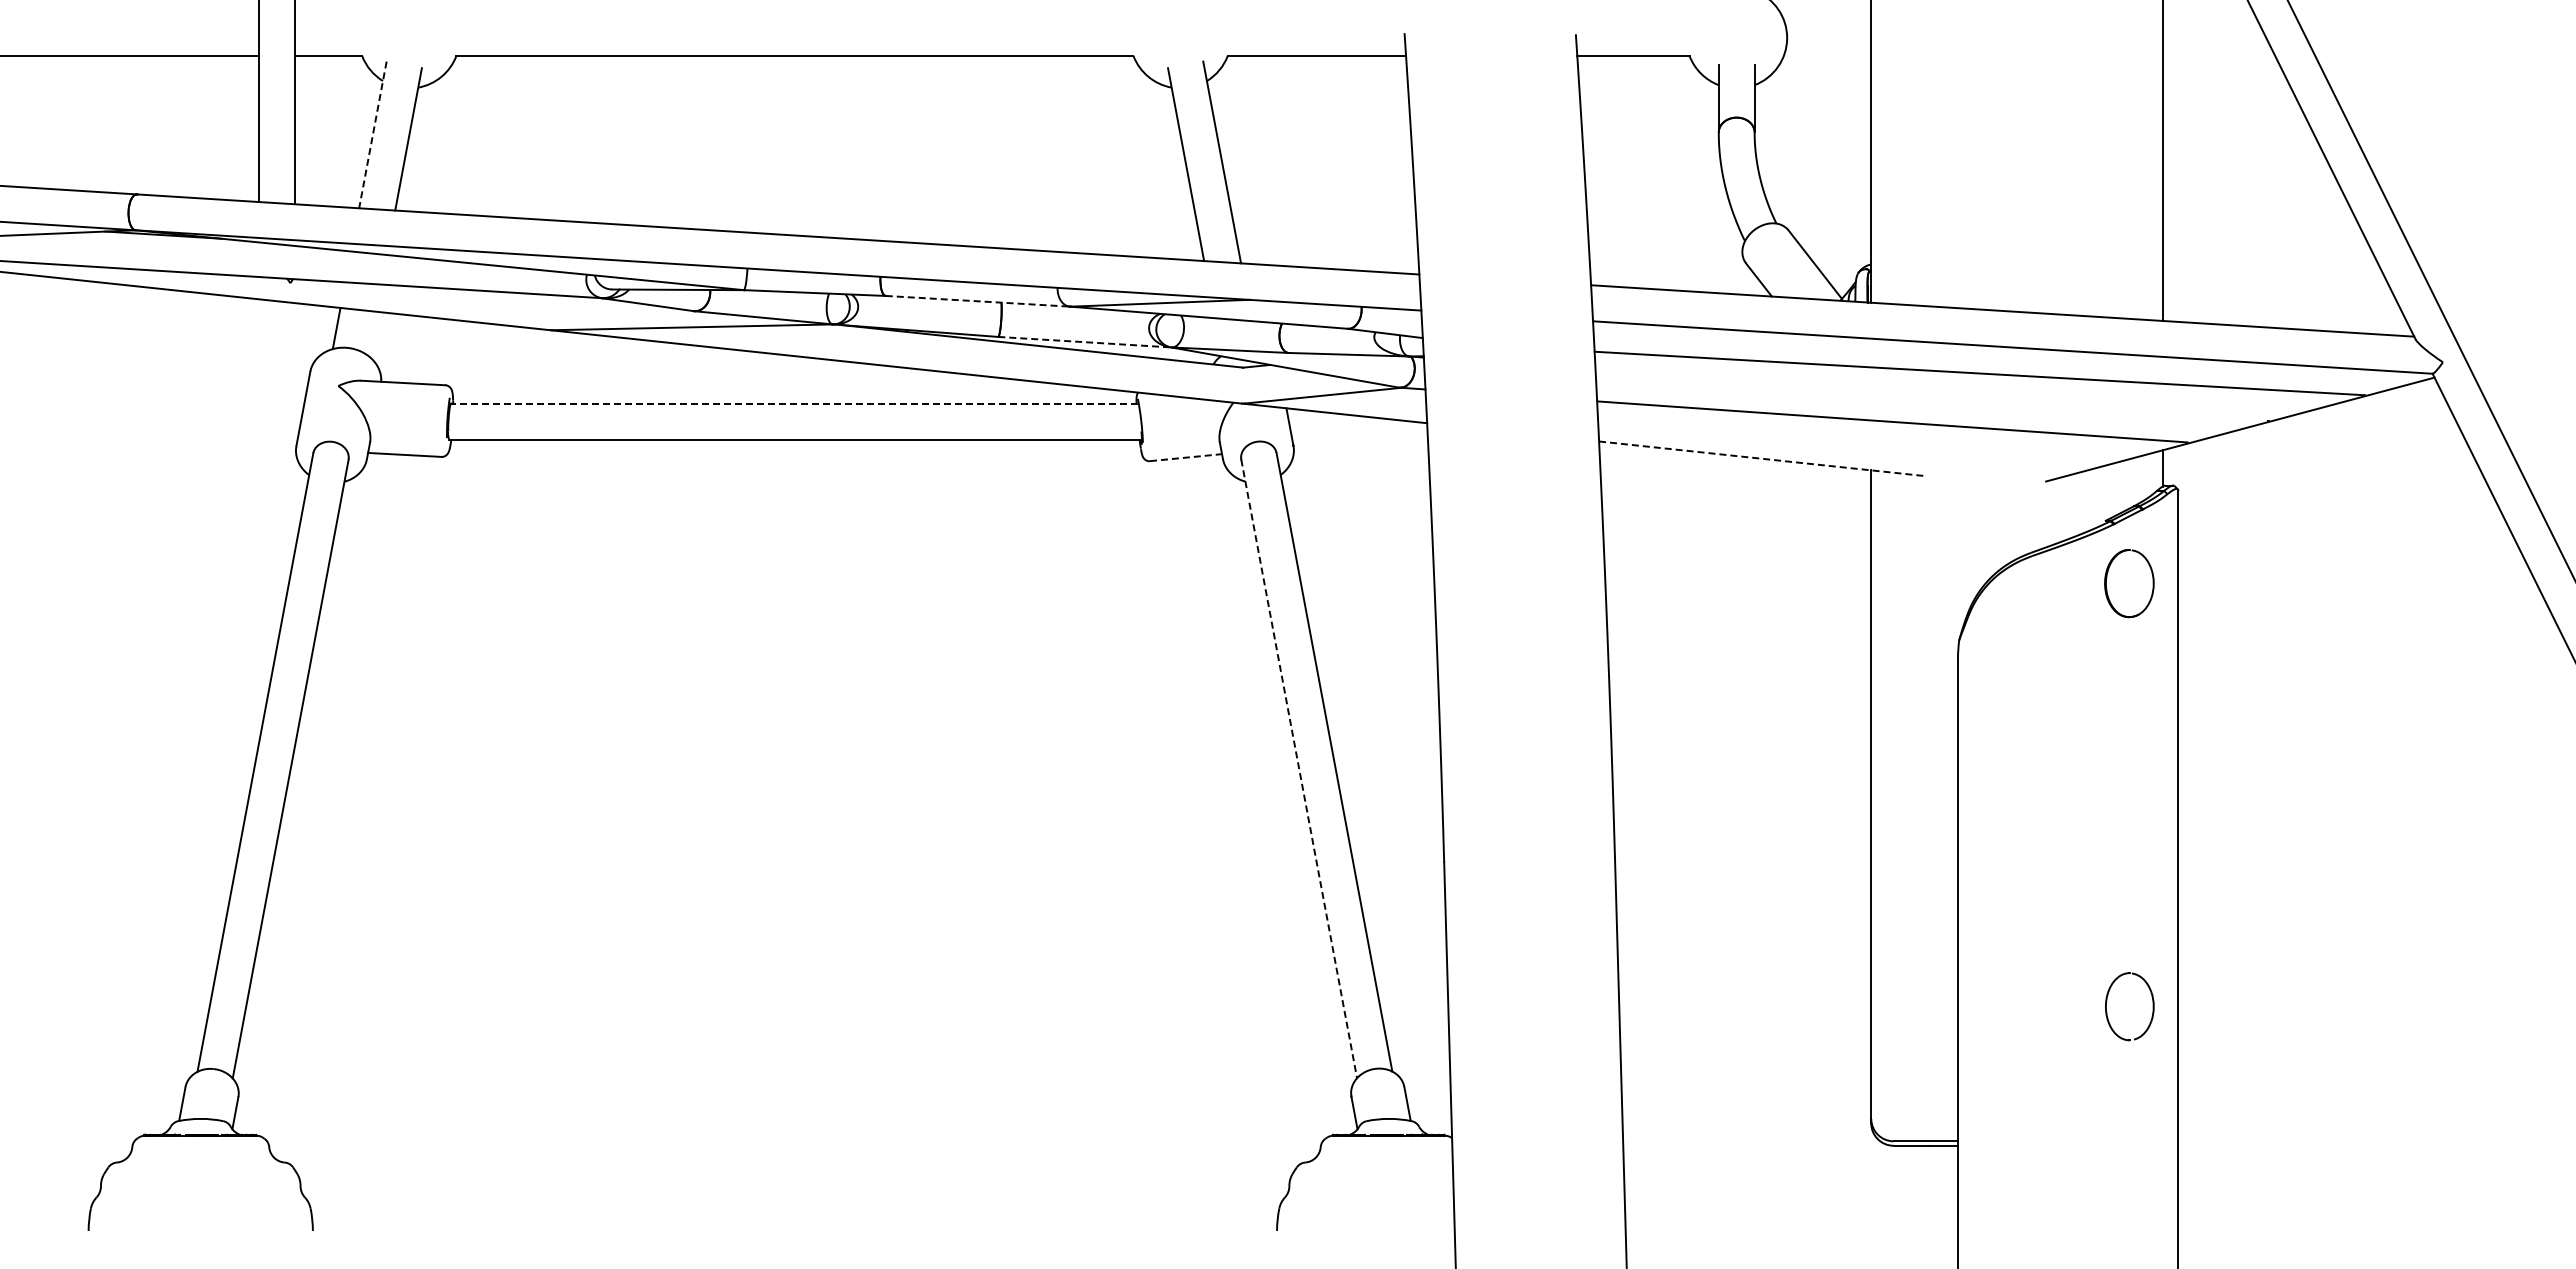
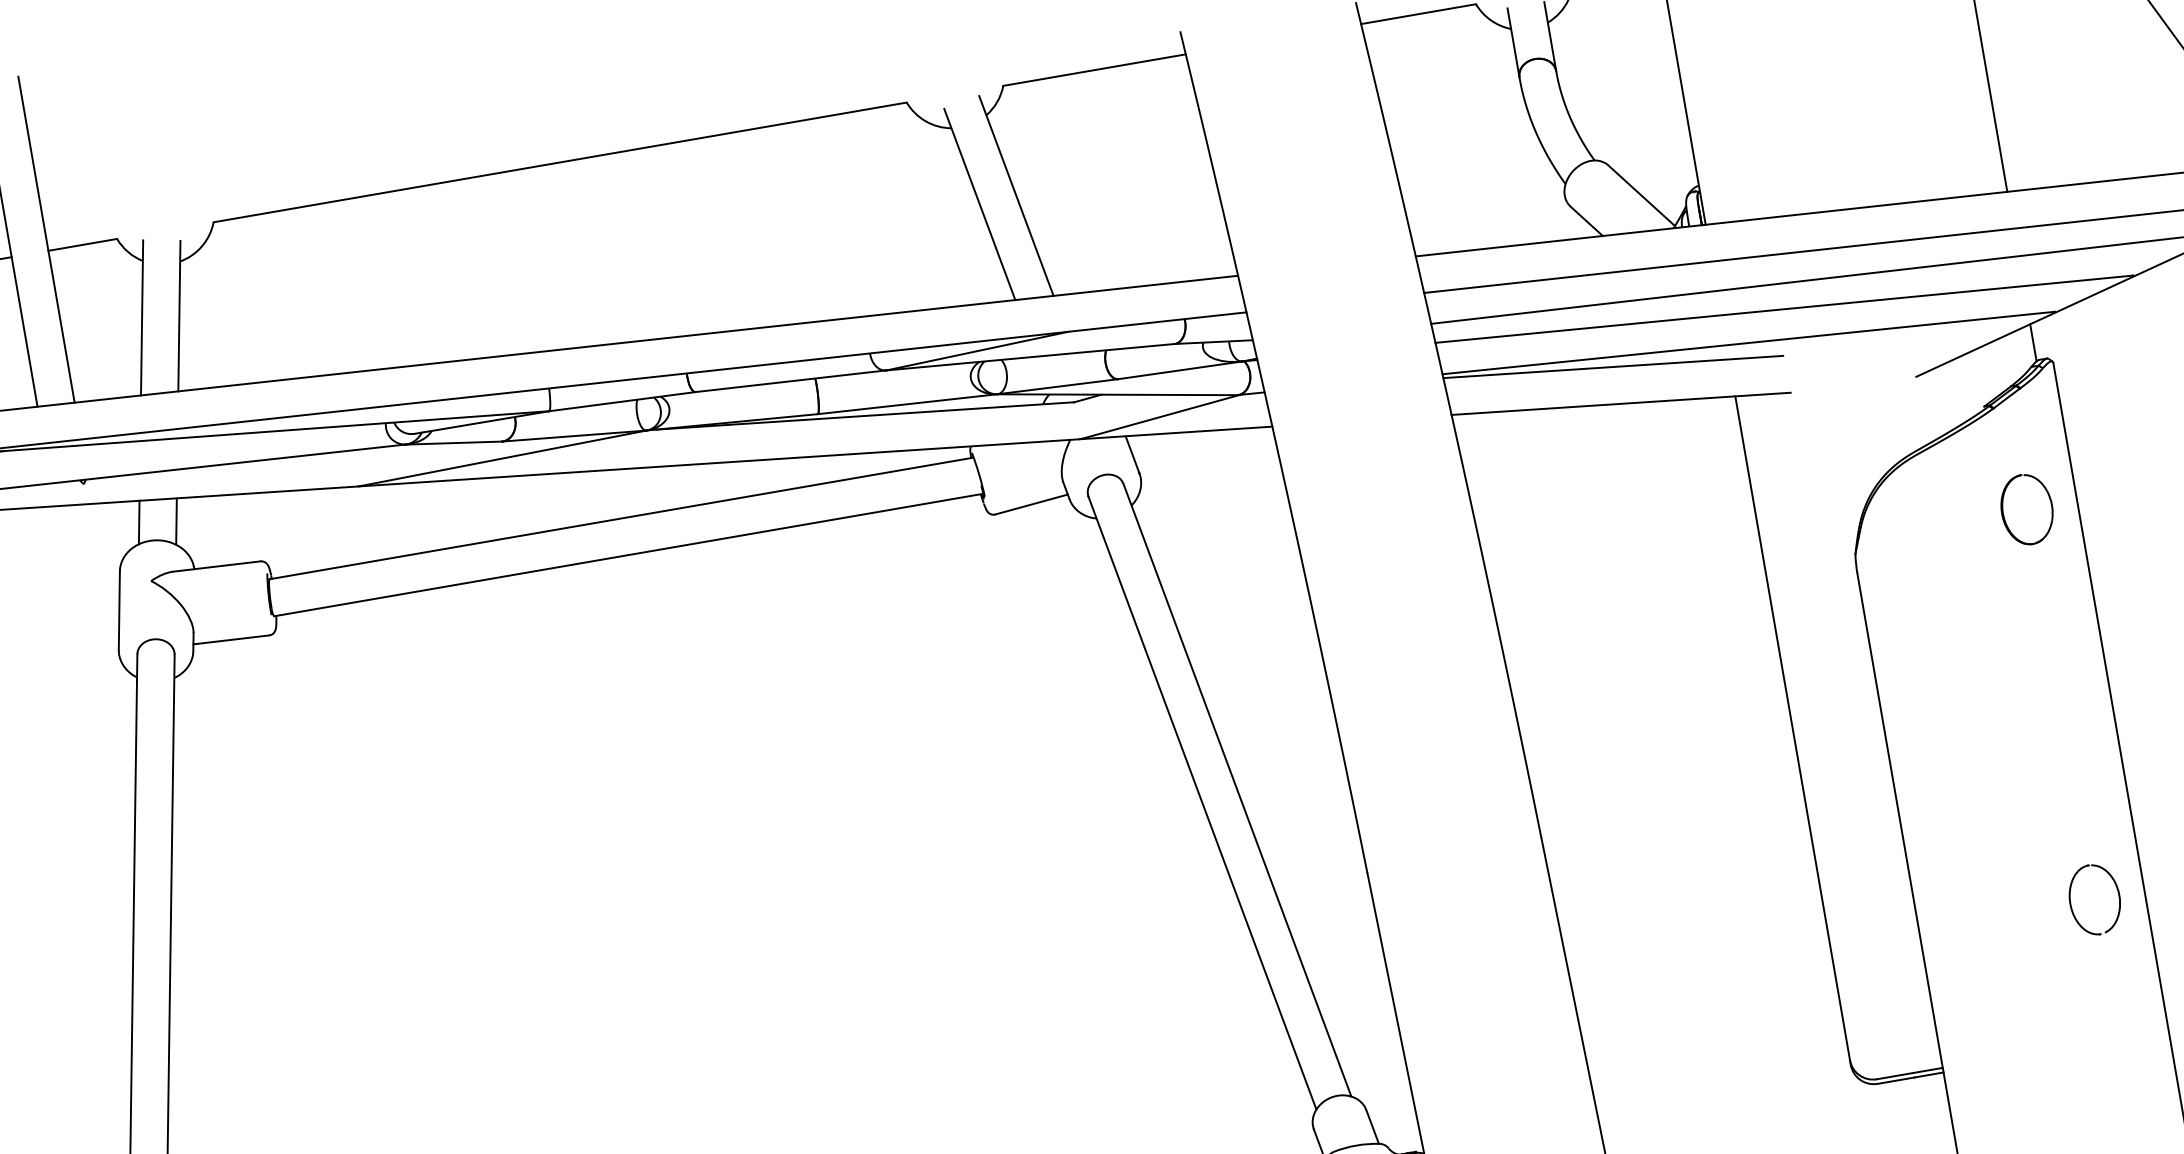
line: (372, 134) -> (141, 317), dashed -> solid
line: (977, 301) -> (790, 381), dashed -> solid
line: (372, 333) -> (176, 521), added
line: (1085, 342) -> (908, 404), dashed -> solid
line: (1931, 395) -> (1783, 309), added
line: (793, 403) -> (620, 518), dashed -> solid
line: (1760, 422) -> (1613, 366), added
line: (1186, 457) -> (1032, 504), dashed -> solid
line: (1761, 458) -> (1620, 403), dashed -> solid
part: (2129, 583) -> (2027, 509), moved
line: (1299, 768) -> (1202, 802), dashed -> solid

